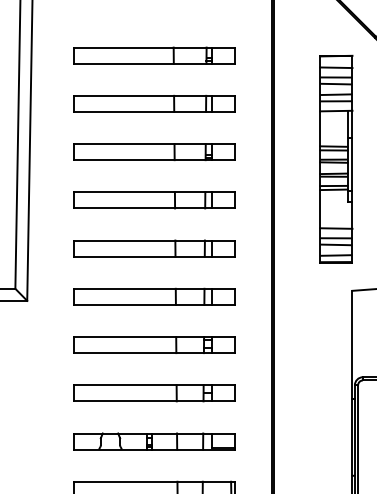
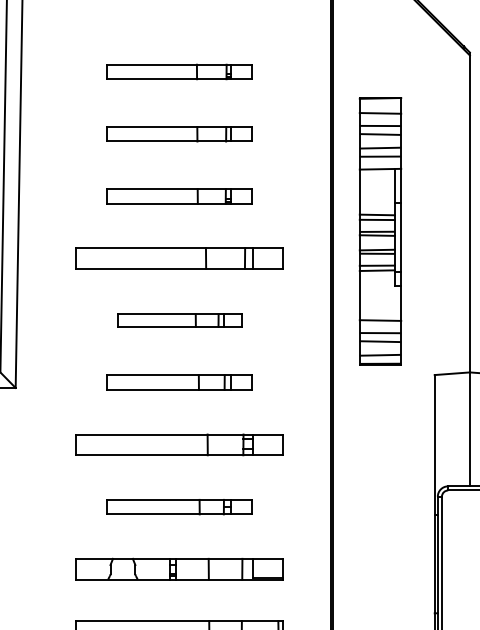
part: (154, 55) -> (179, 71), size x0.7
part: (154, 103) -> (179, 133), size x0.7
part: (154, 152) -> (179, 196), size x0.7
part: (336, 158) -> (380, 230), moved
part: (154, 248) -> (179, 320), size x0.6
part: (154, 296) -> (179, 382), size x0.7
part: (154, 393) -> (179, 507), size x0.7

